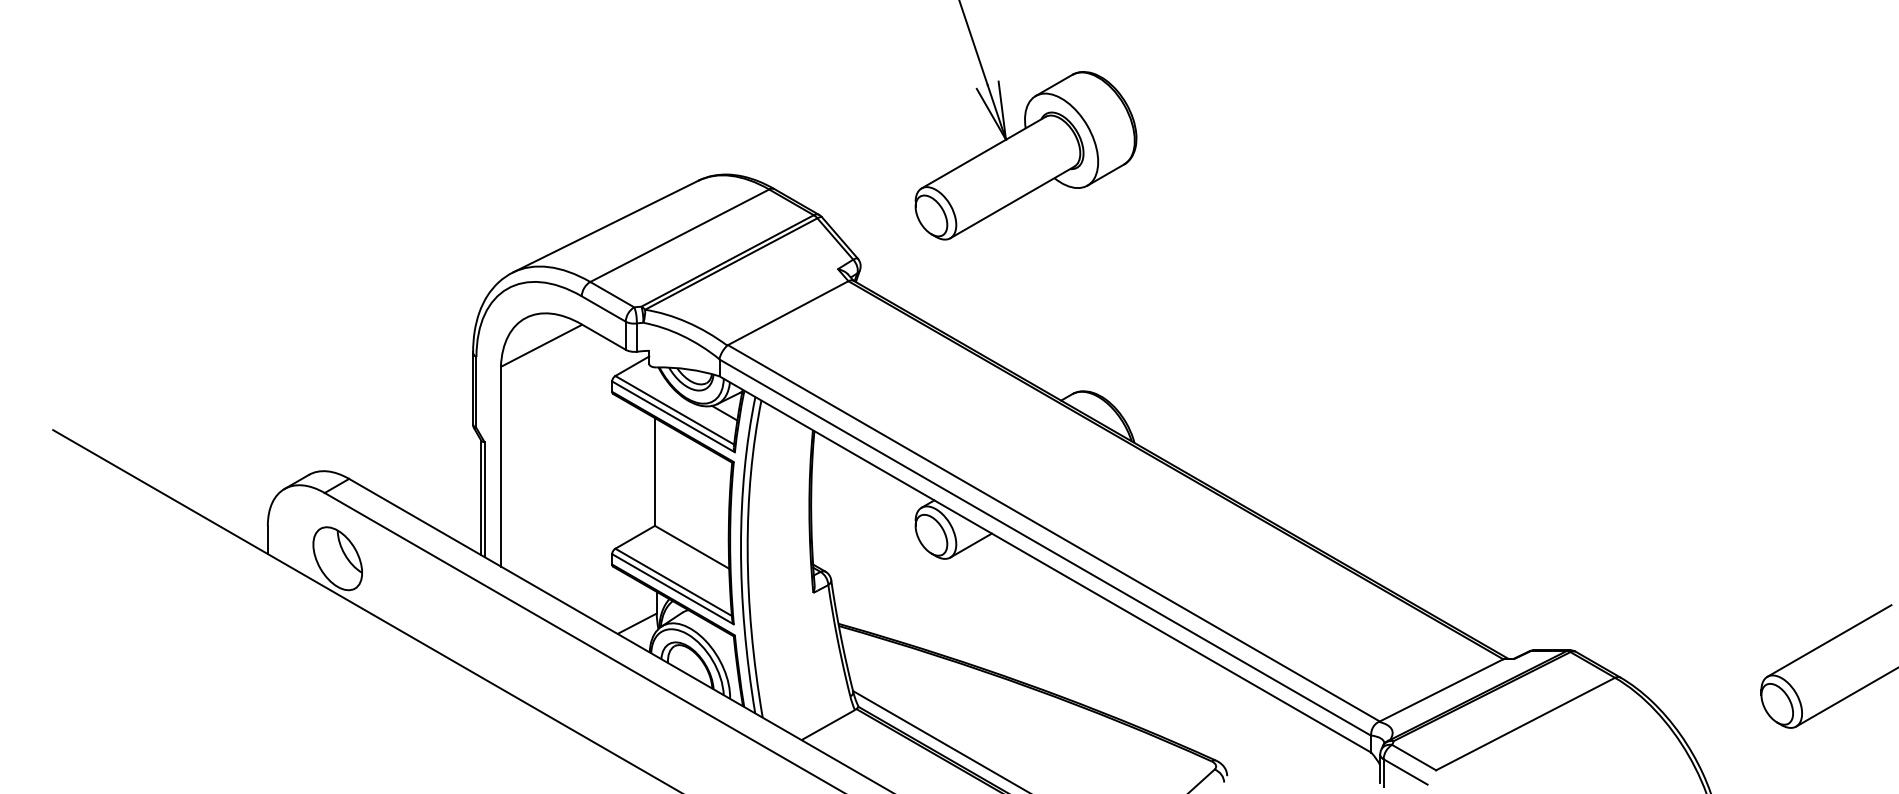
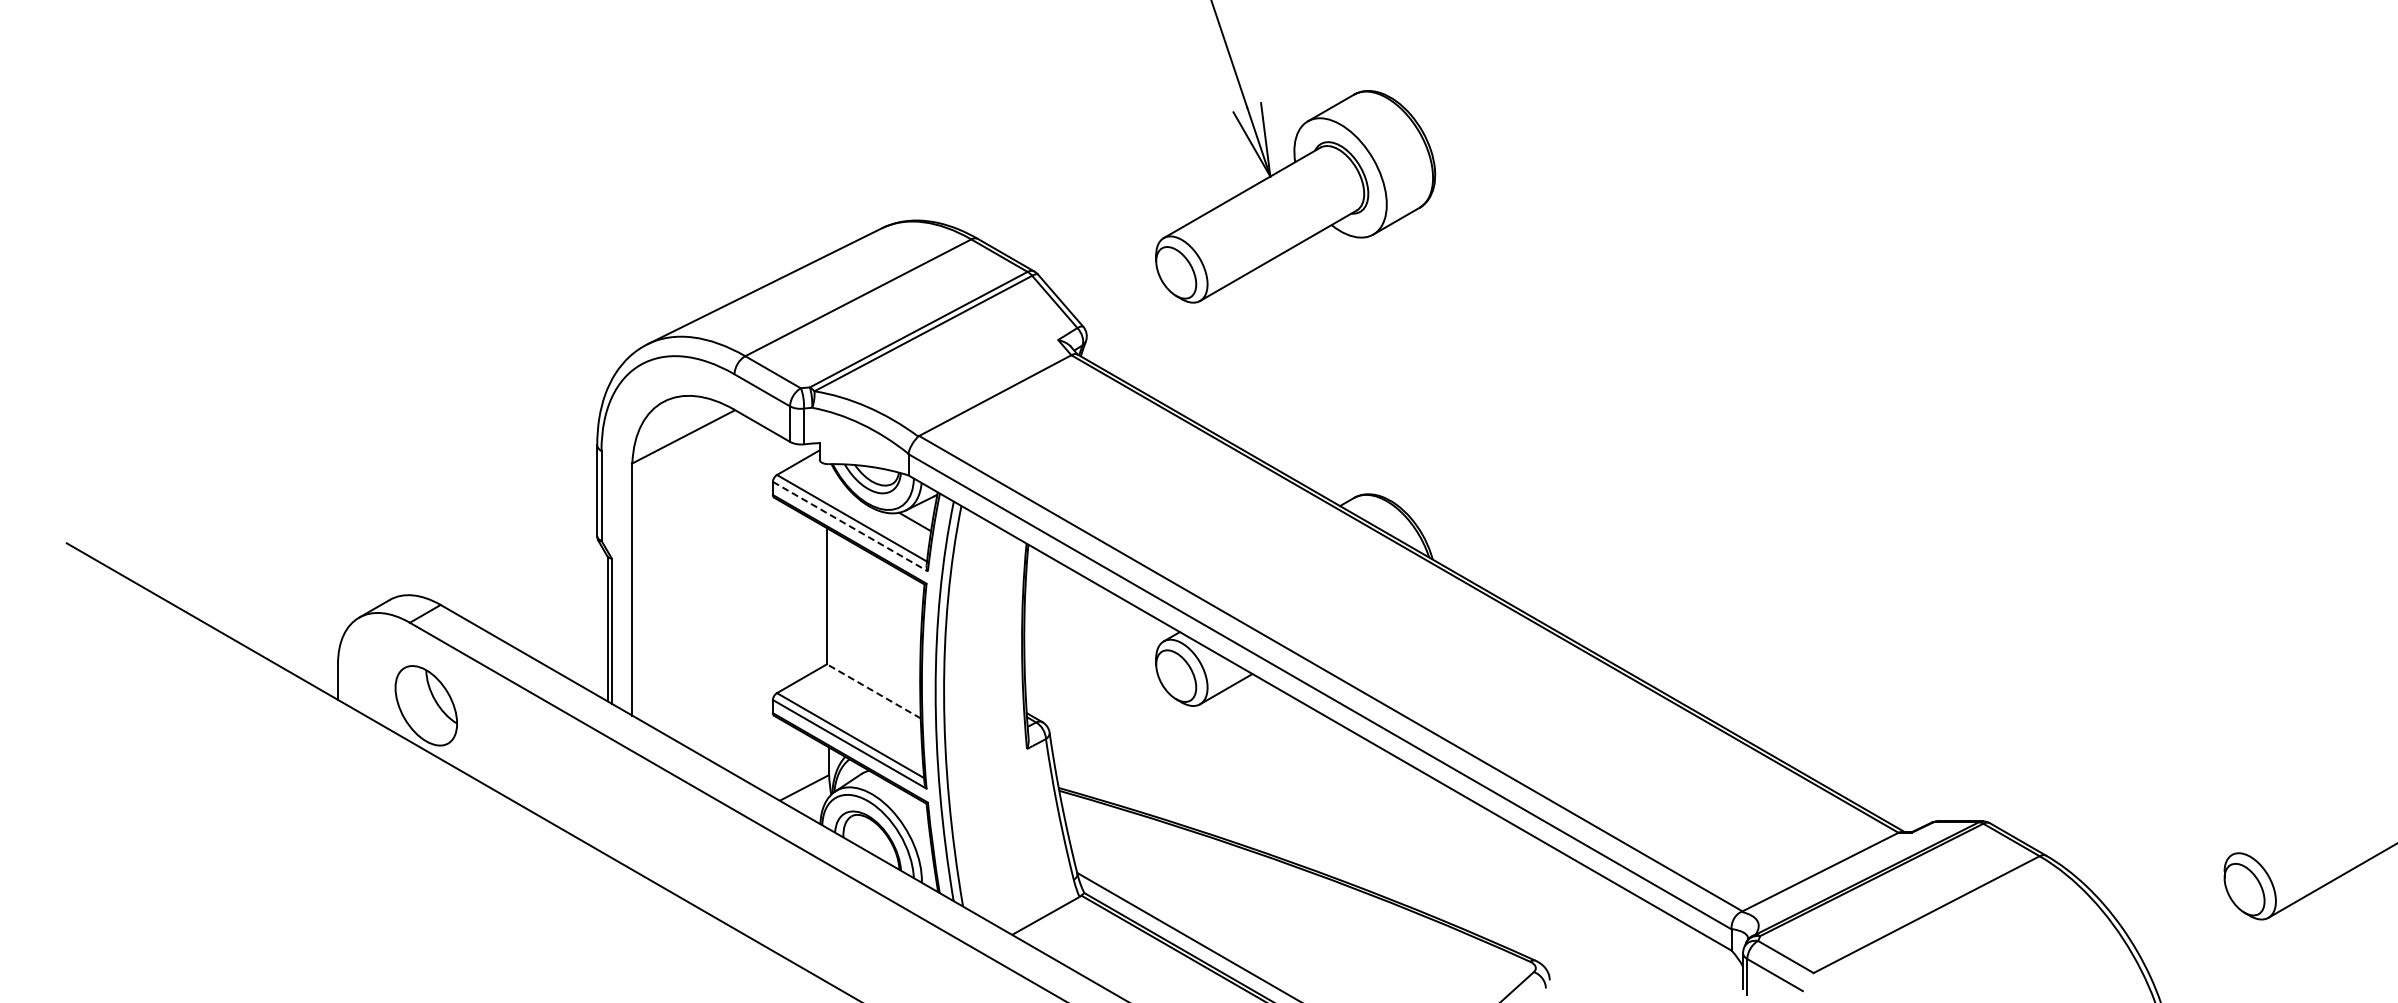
line: (673, 416) -> (850, 526), solid -> dashed
line: (691, 547) -> (873, 691), solid -> dashed
line: (1829, 640) -> (2310, 809), removed

